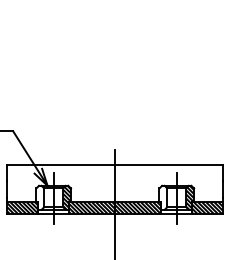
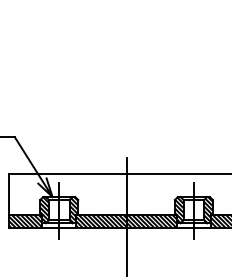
hatch: (40, 197) -> (44, 209), added
hatch: (163, 197) -> (179, 209), added

